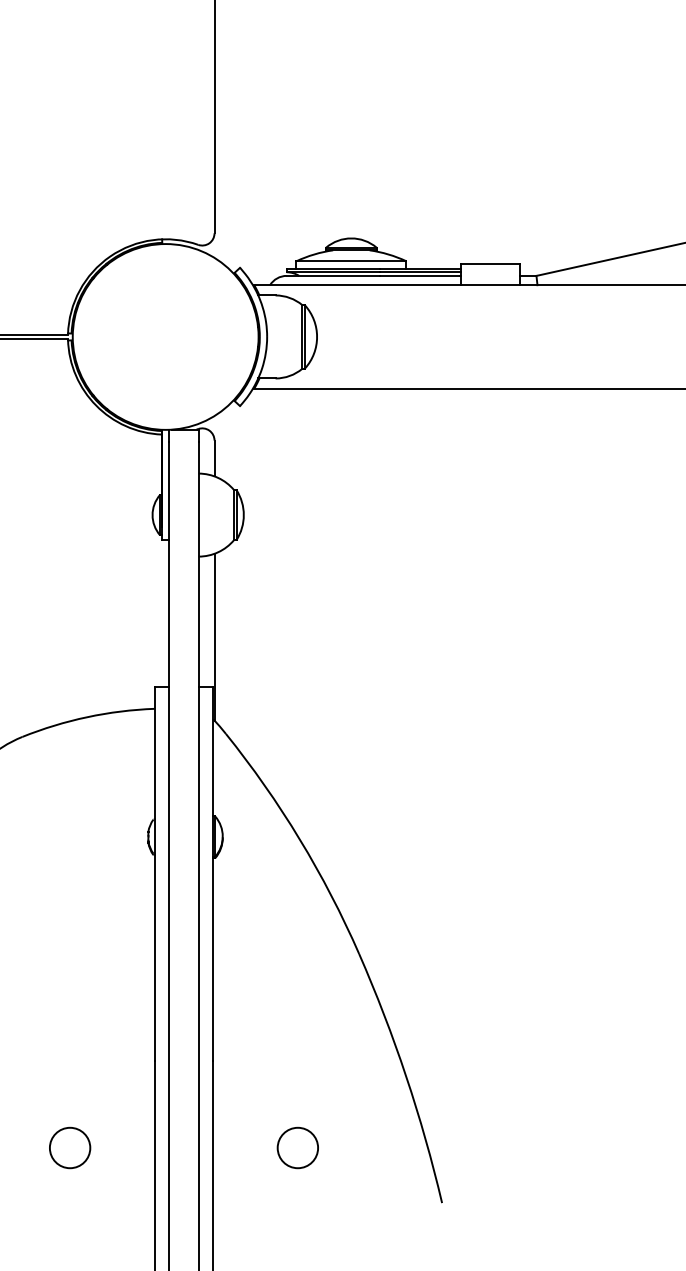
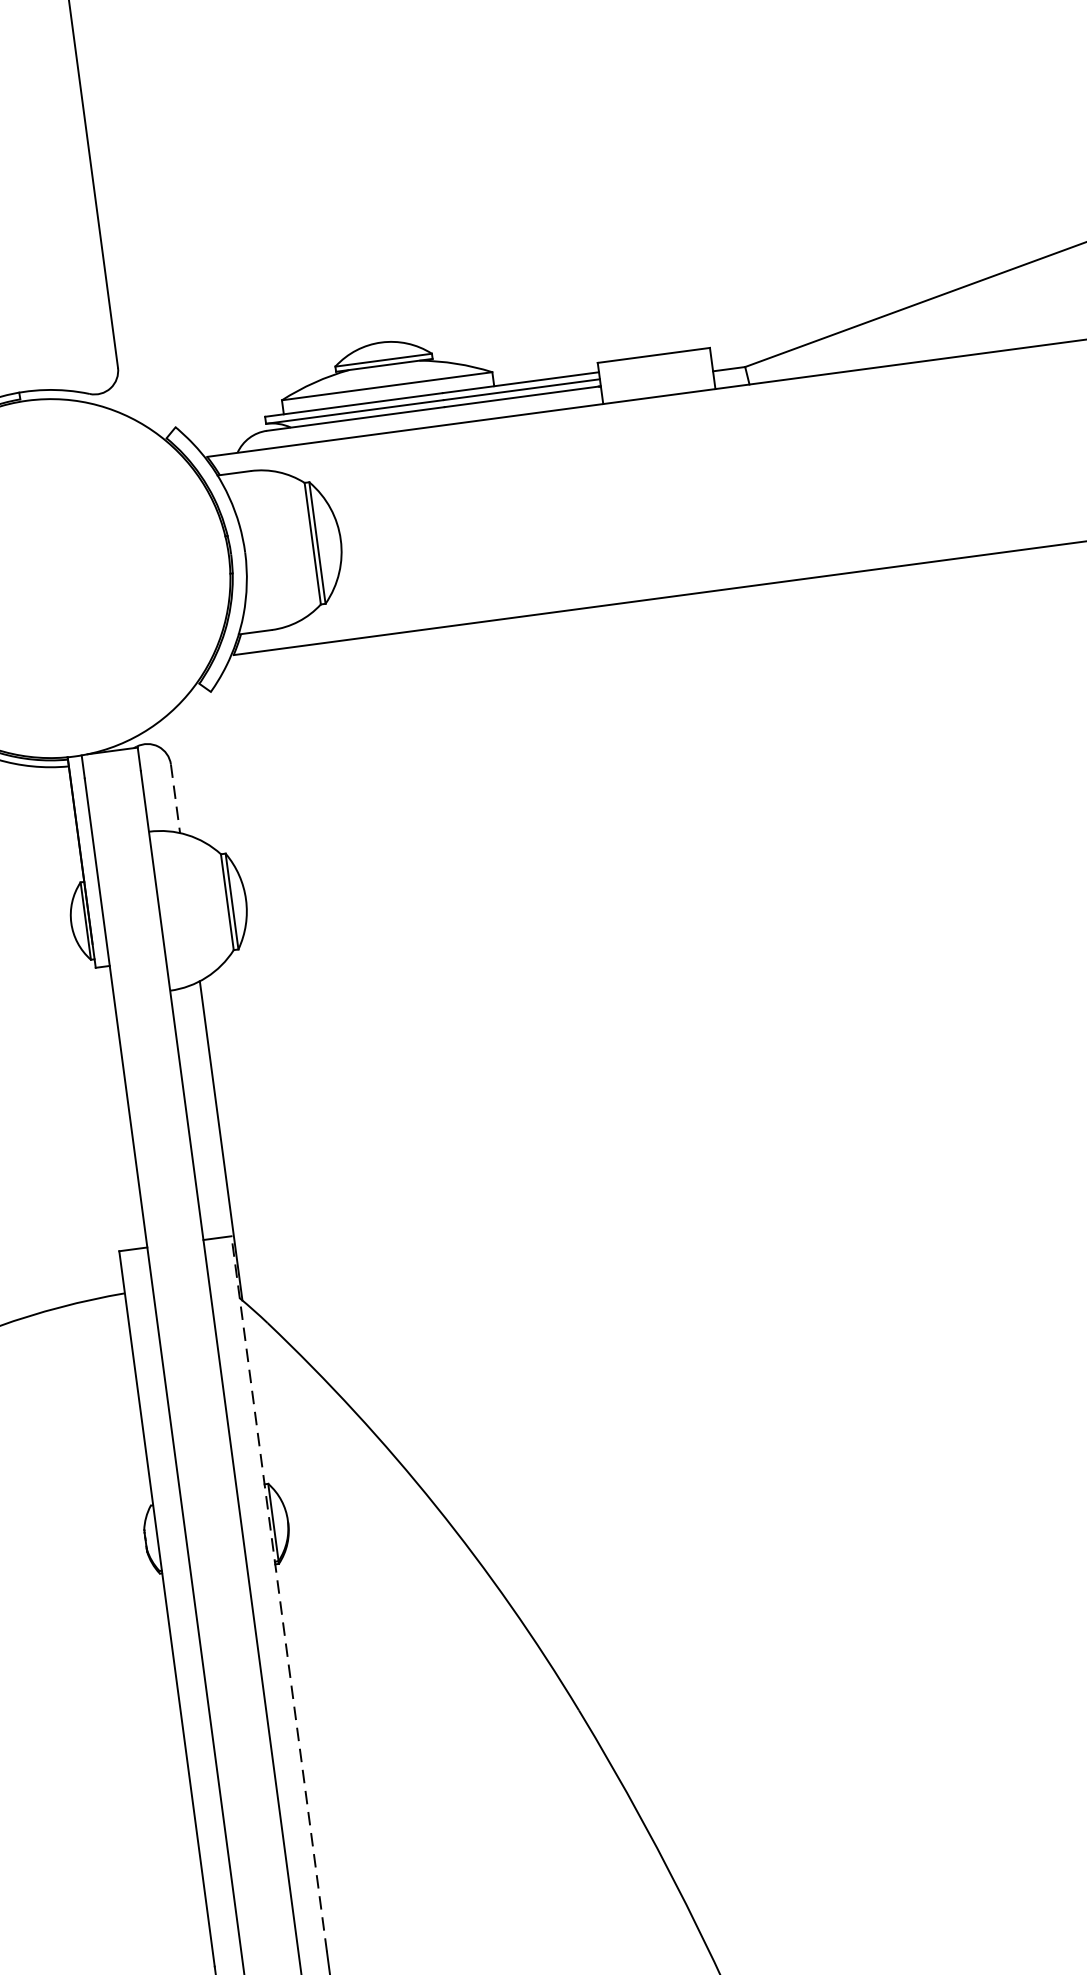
line: (214, 458) -> (175, 798), solid -> dashed
line: (213, 873) -> (279, 1593), solid -> dashed

